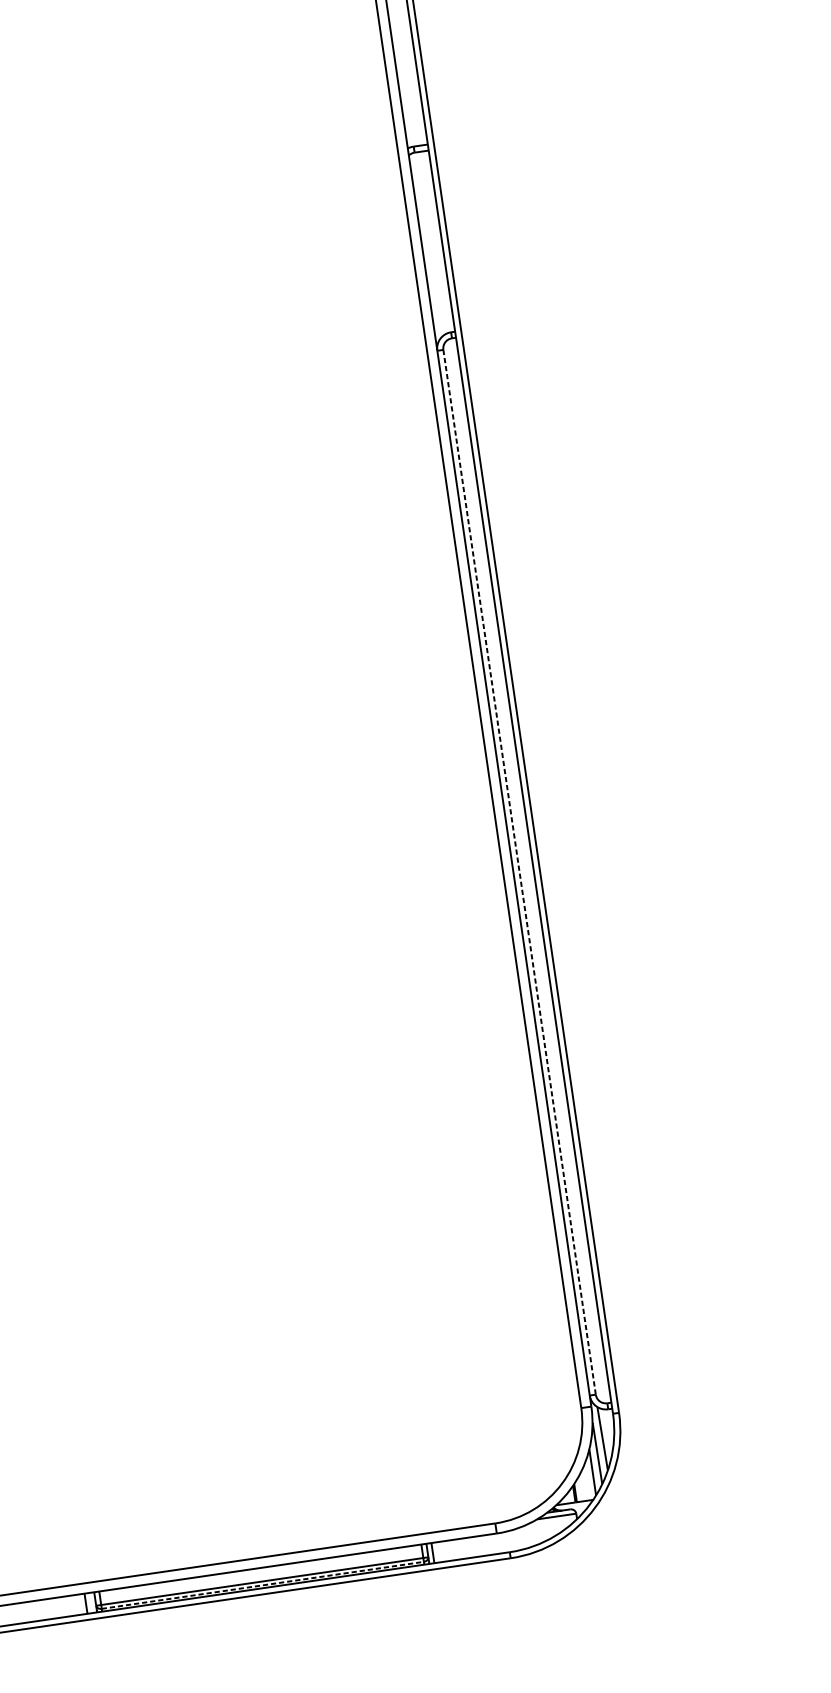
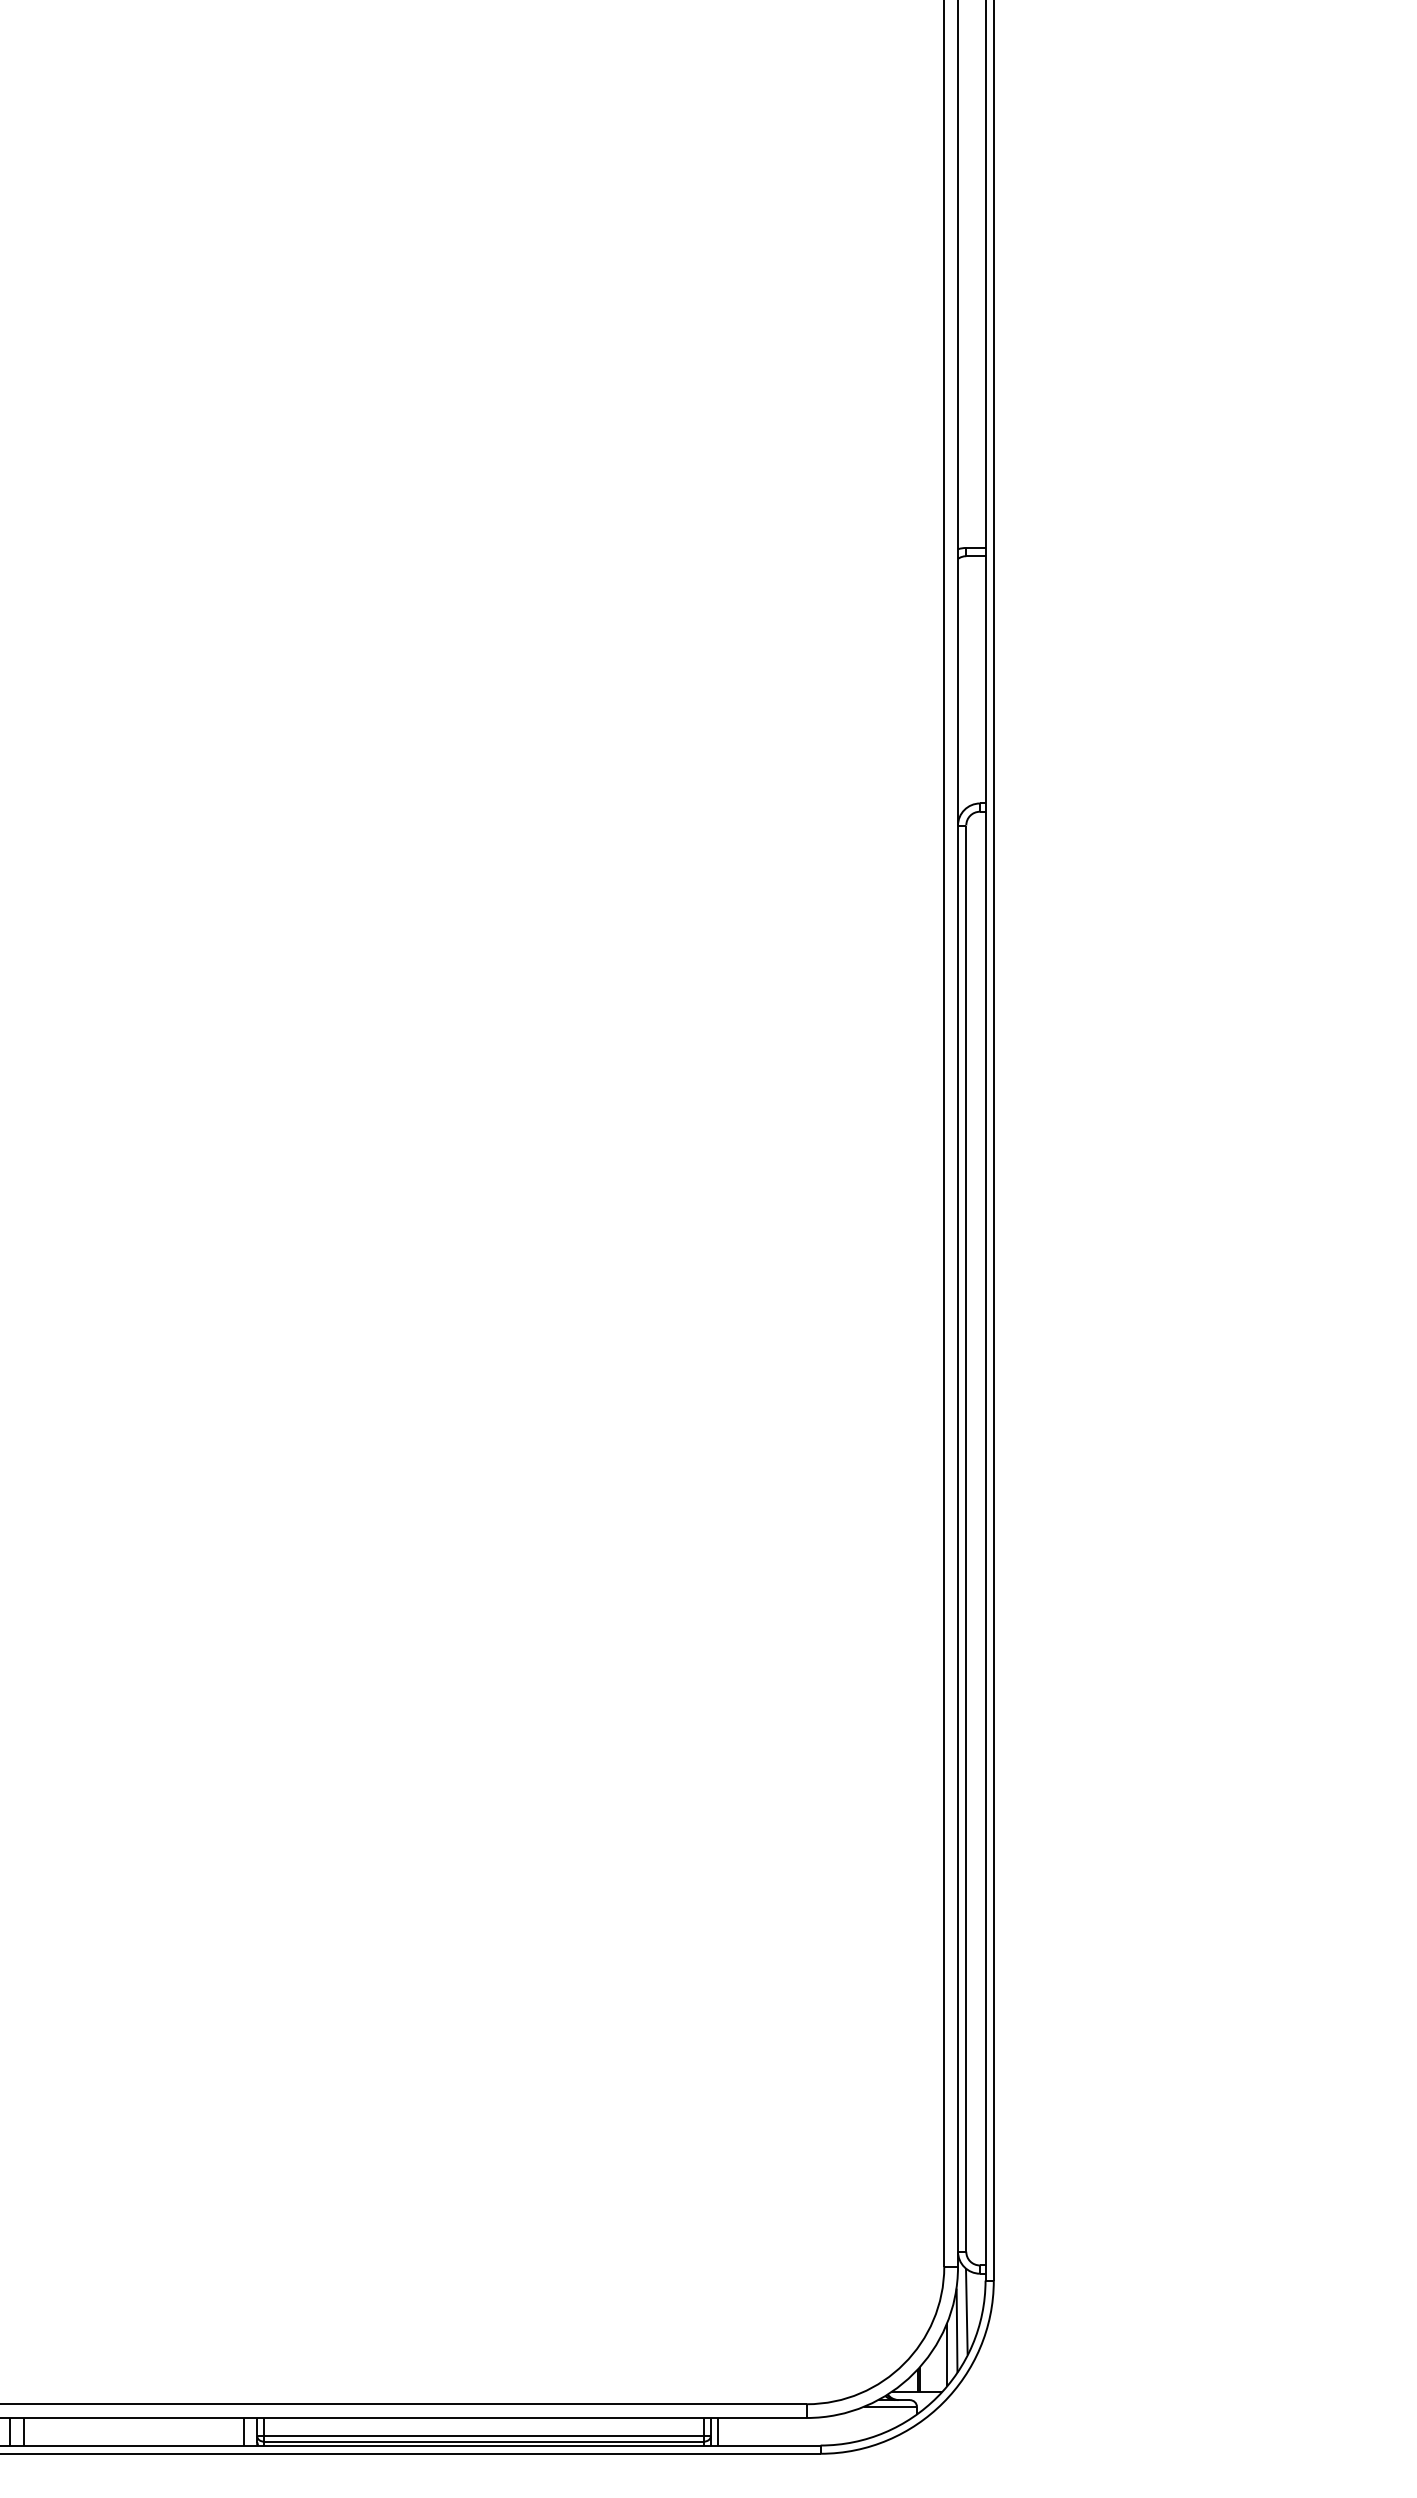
line: (519, 872) -> (966, 1539), dashed -> solid
line: (263, 1585) -> (484, 2441), dashed -> solid

